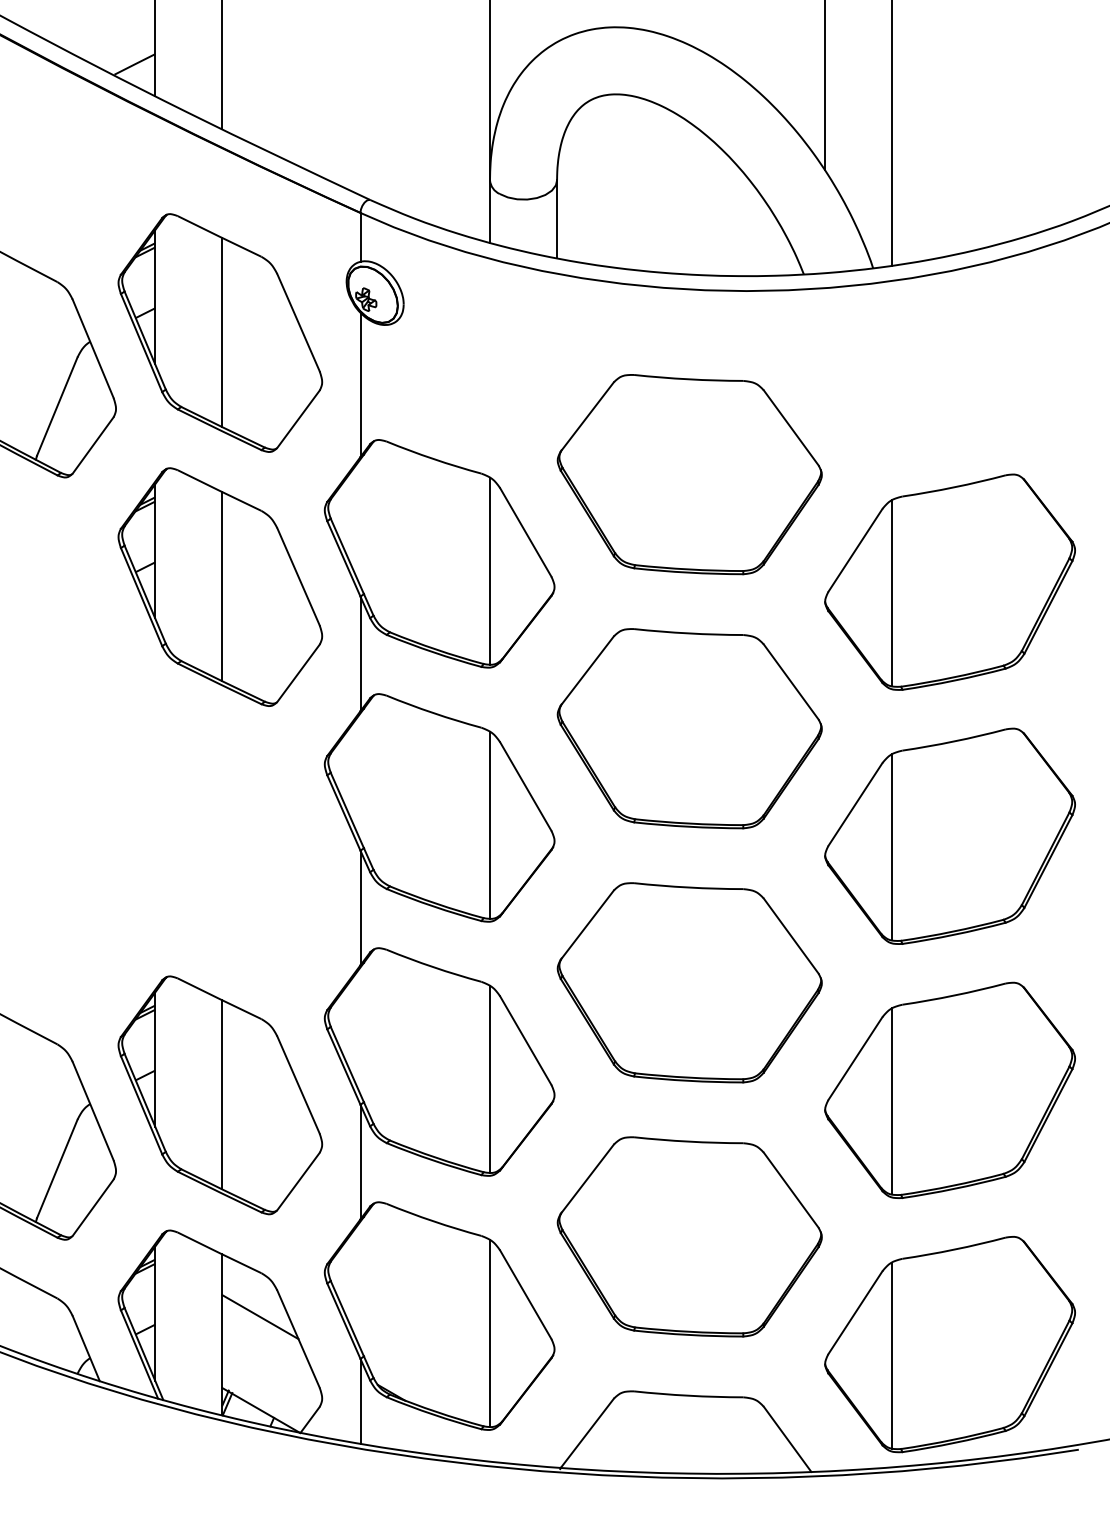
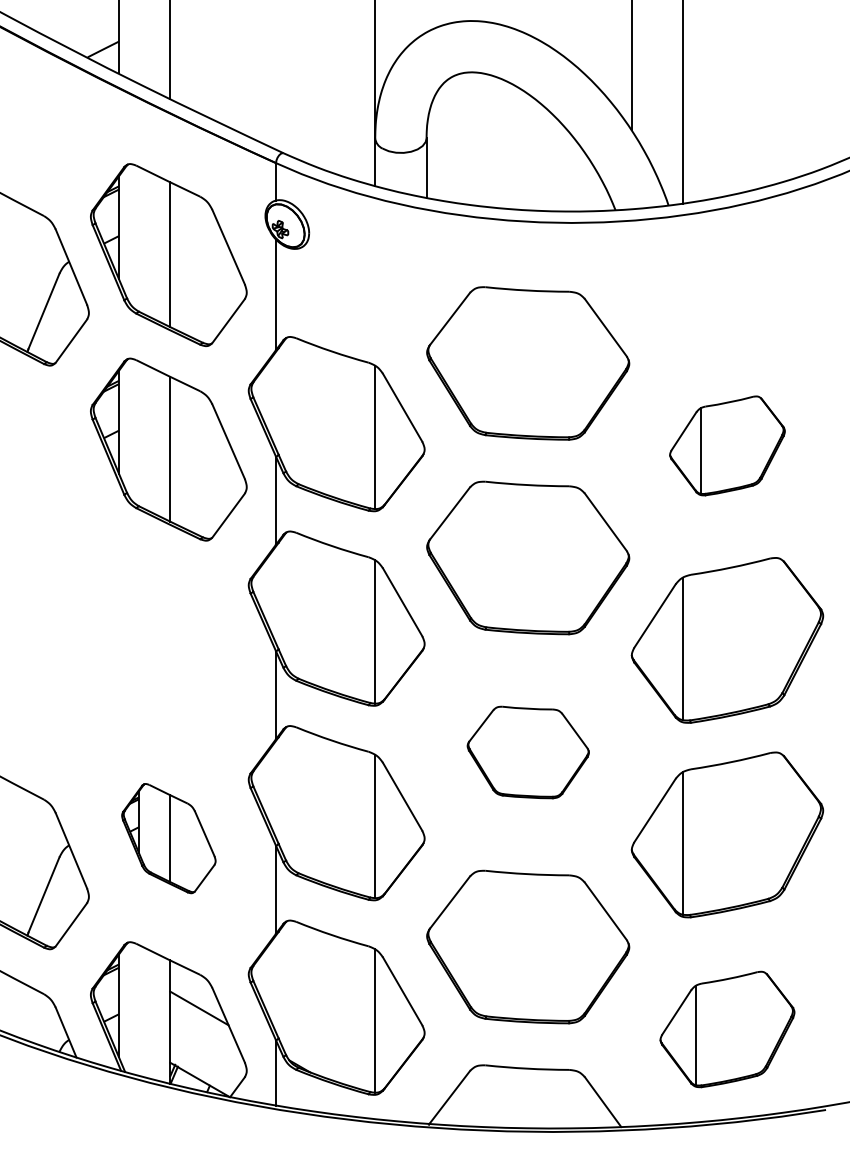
part: (950, 581) -> (727, 445), size x0.6
part: (690, 982) -> (528, 752), size x0.6
part: (219, 1095) -> (168, 838), size x0.6
part: (950, 1344) -> (727, 1029), size x0.7

